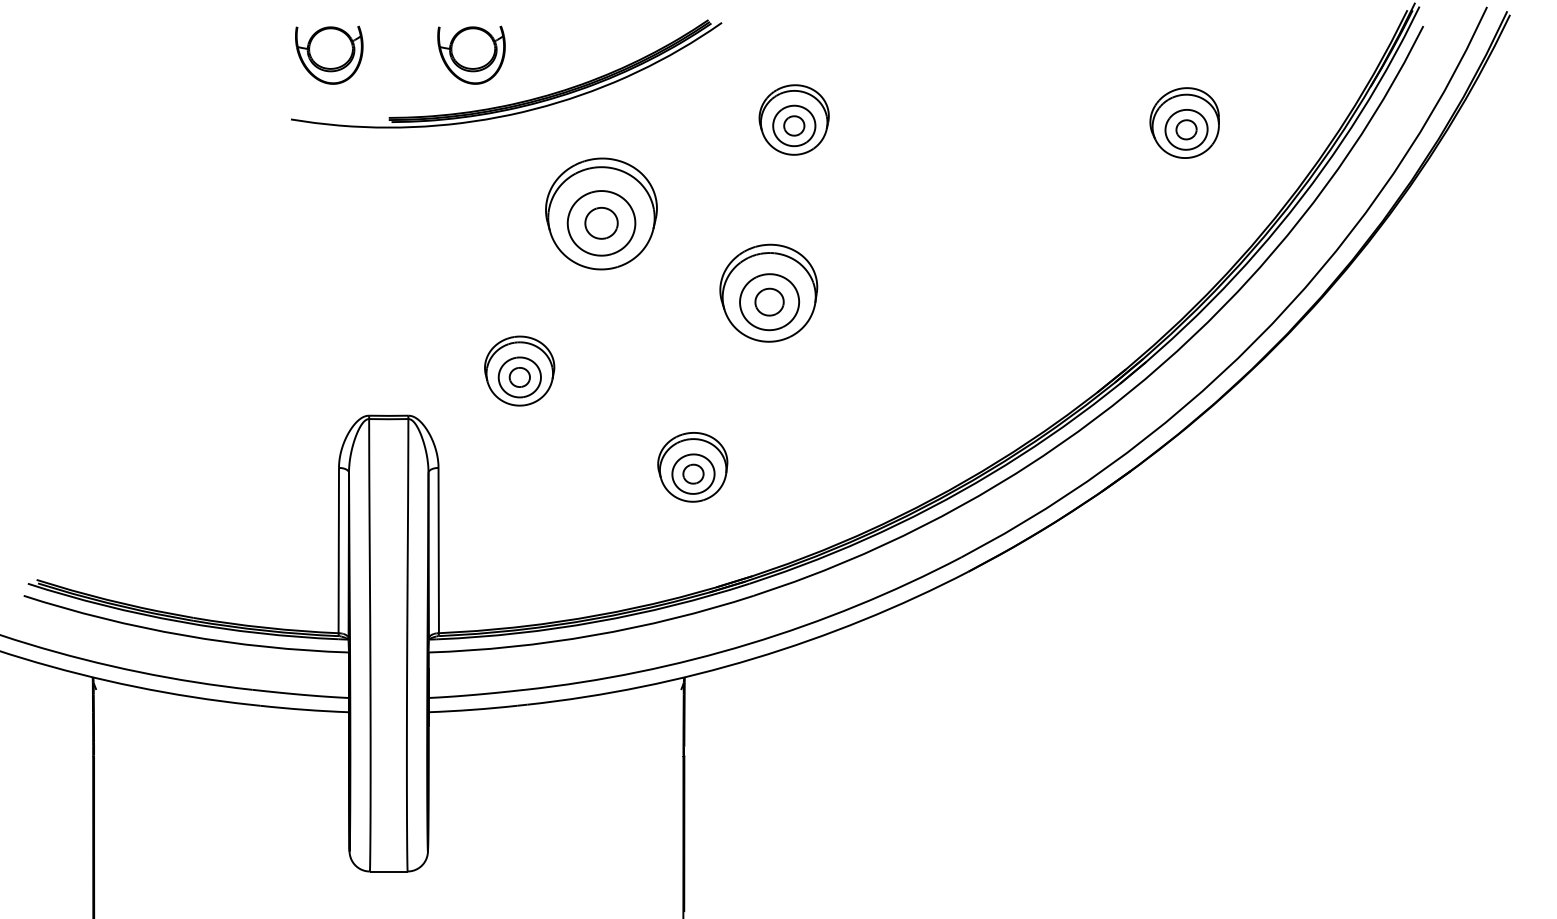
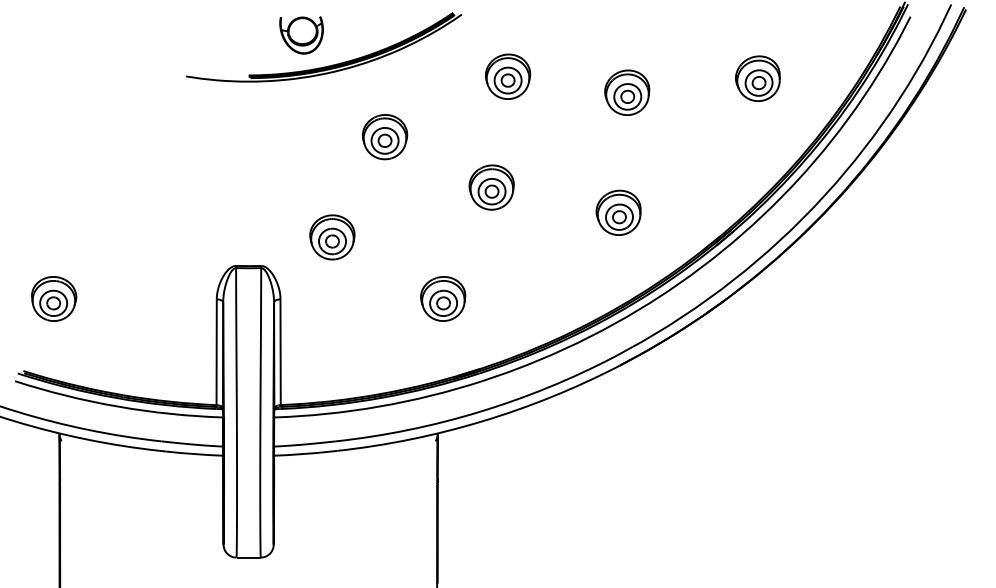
part: (329, 55) -> (210, 35), removed
part: (980, 144) -> (627, 92), added
part: (602, 214) -> (385, 137), size x0.62
part: (768, 293) -> (491, 187), size x0.71
part: (966, 332) -> (618, 212), added
part: (85, 466) -> (54, 298), added

